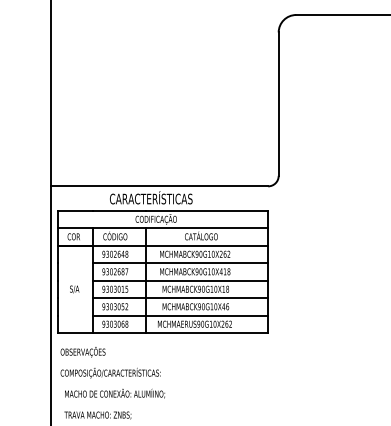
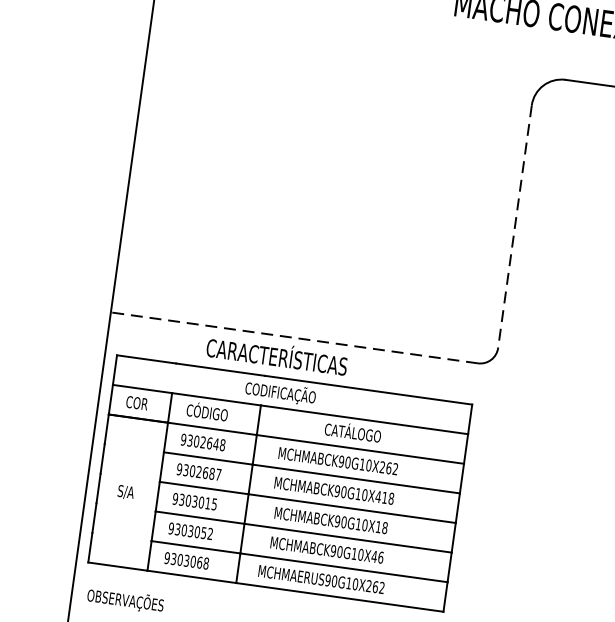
line: (278, 104) -> (514, 227), solid -> dashed
line: (159, 186) -> (293, 338), solid -> dashed

